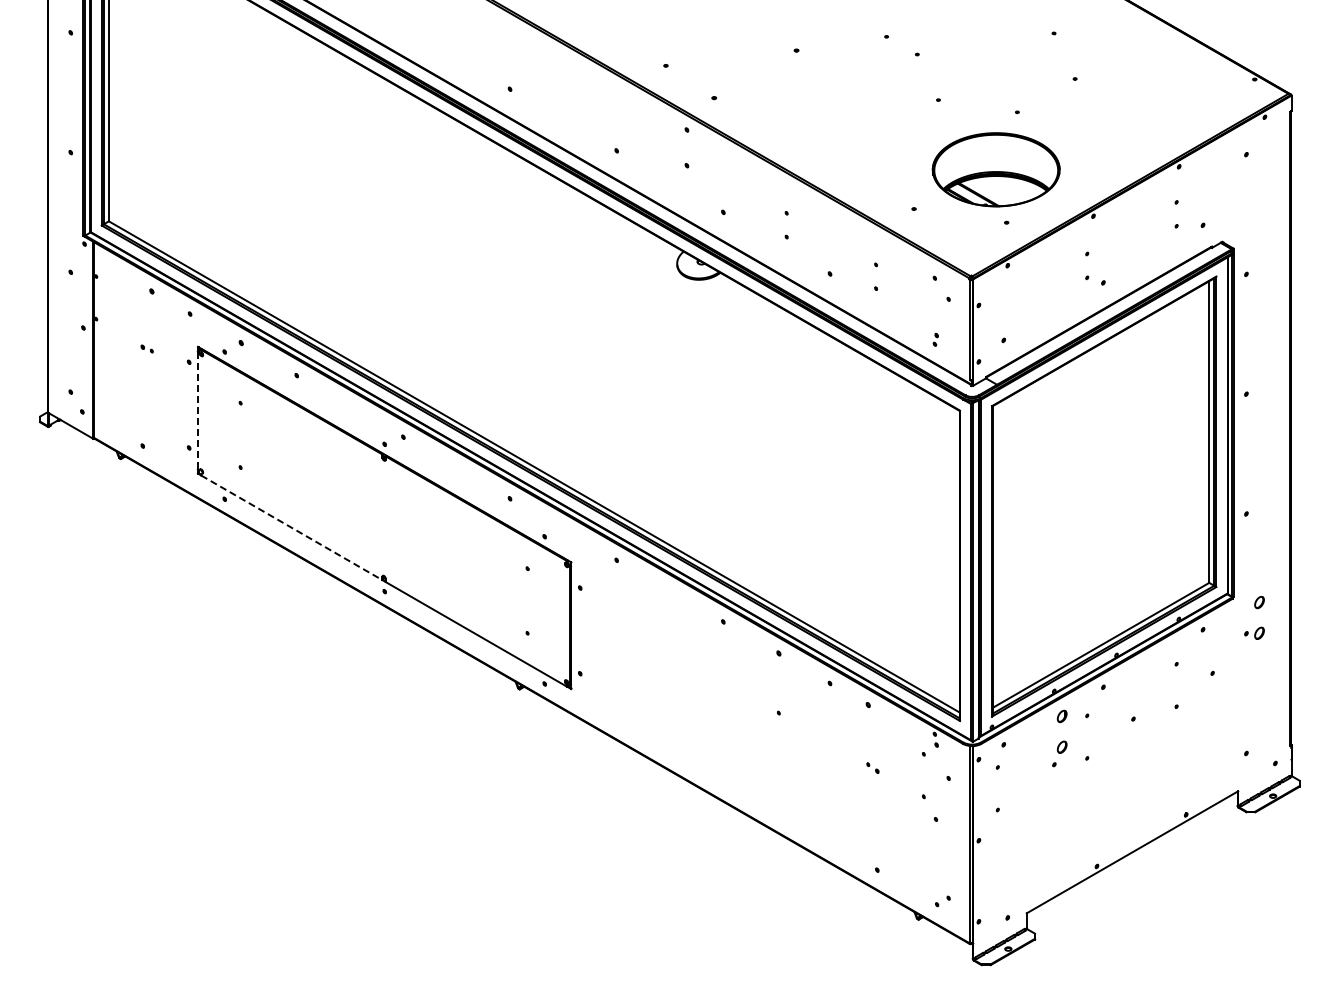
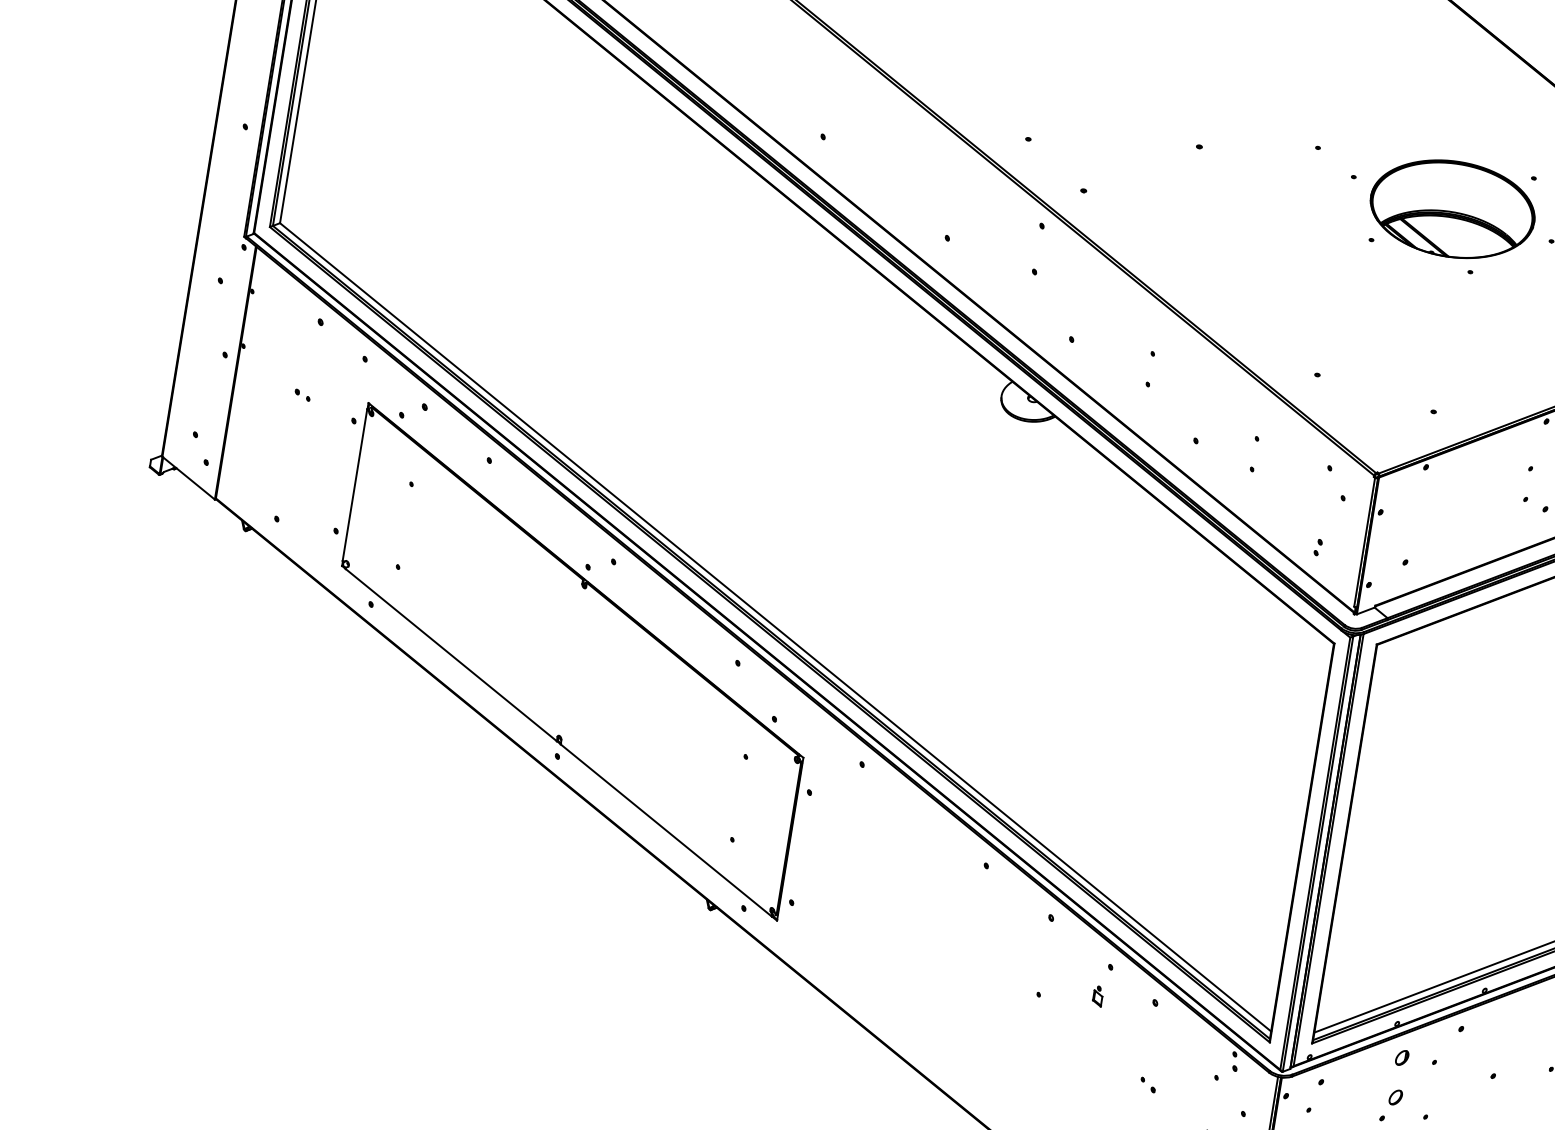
part: (995, 169) -> (1451, 208), moved
line: (197, 410) -> (354, 484), dashed -> solid
line: (291, 527) -> (450, 654), dashed -> solid
part: (823, 706) -> (1097, 995), added

